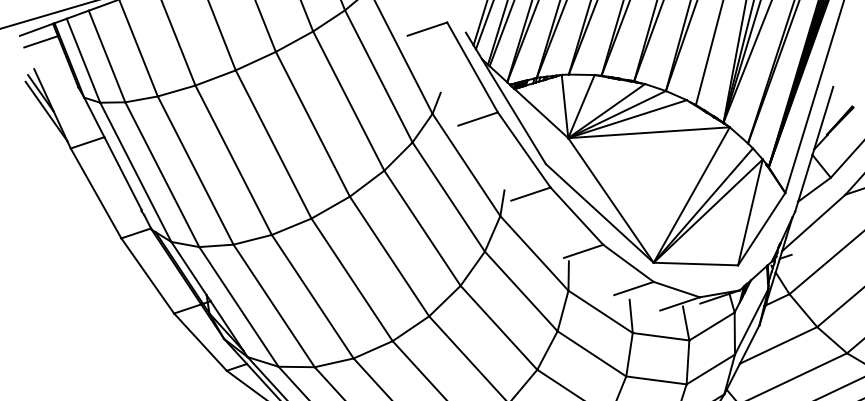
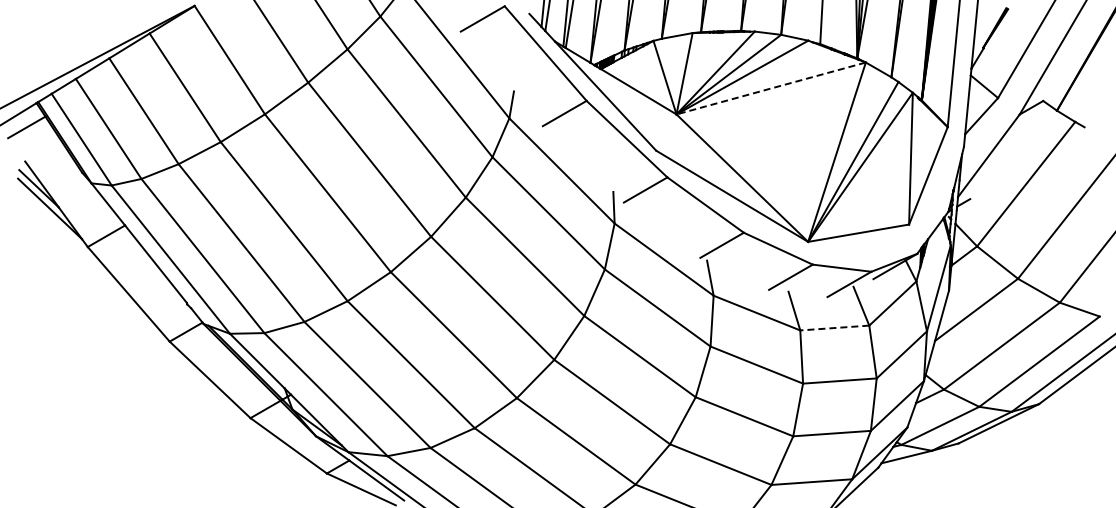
line: (648, 132) -> (770, 88), solid -> dashed
line: (660, 337) -> (834, 328), solid -> dashed

